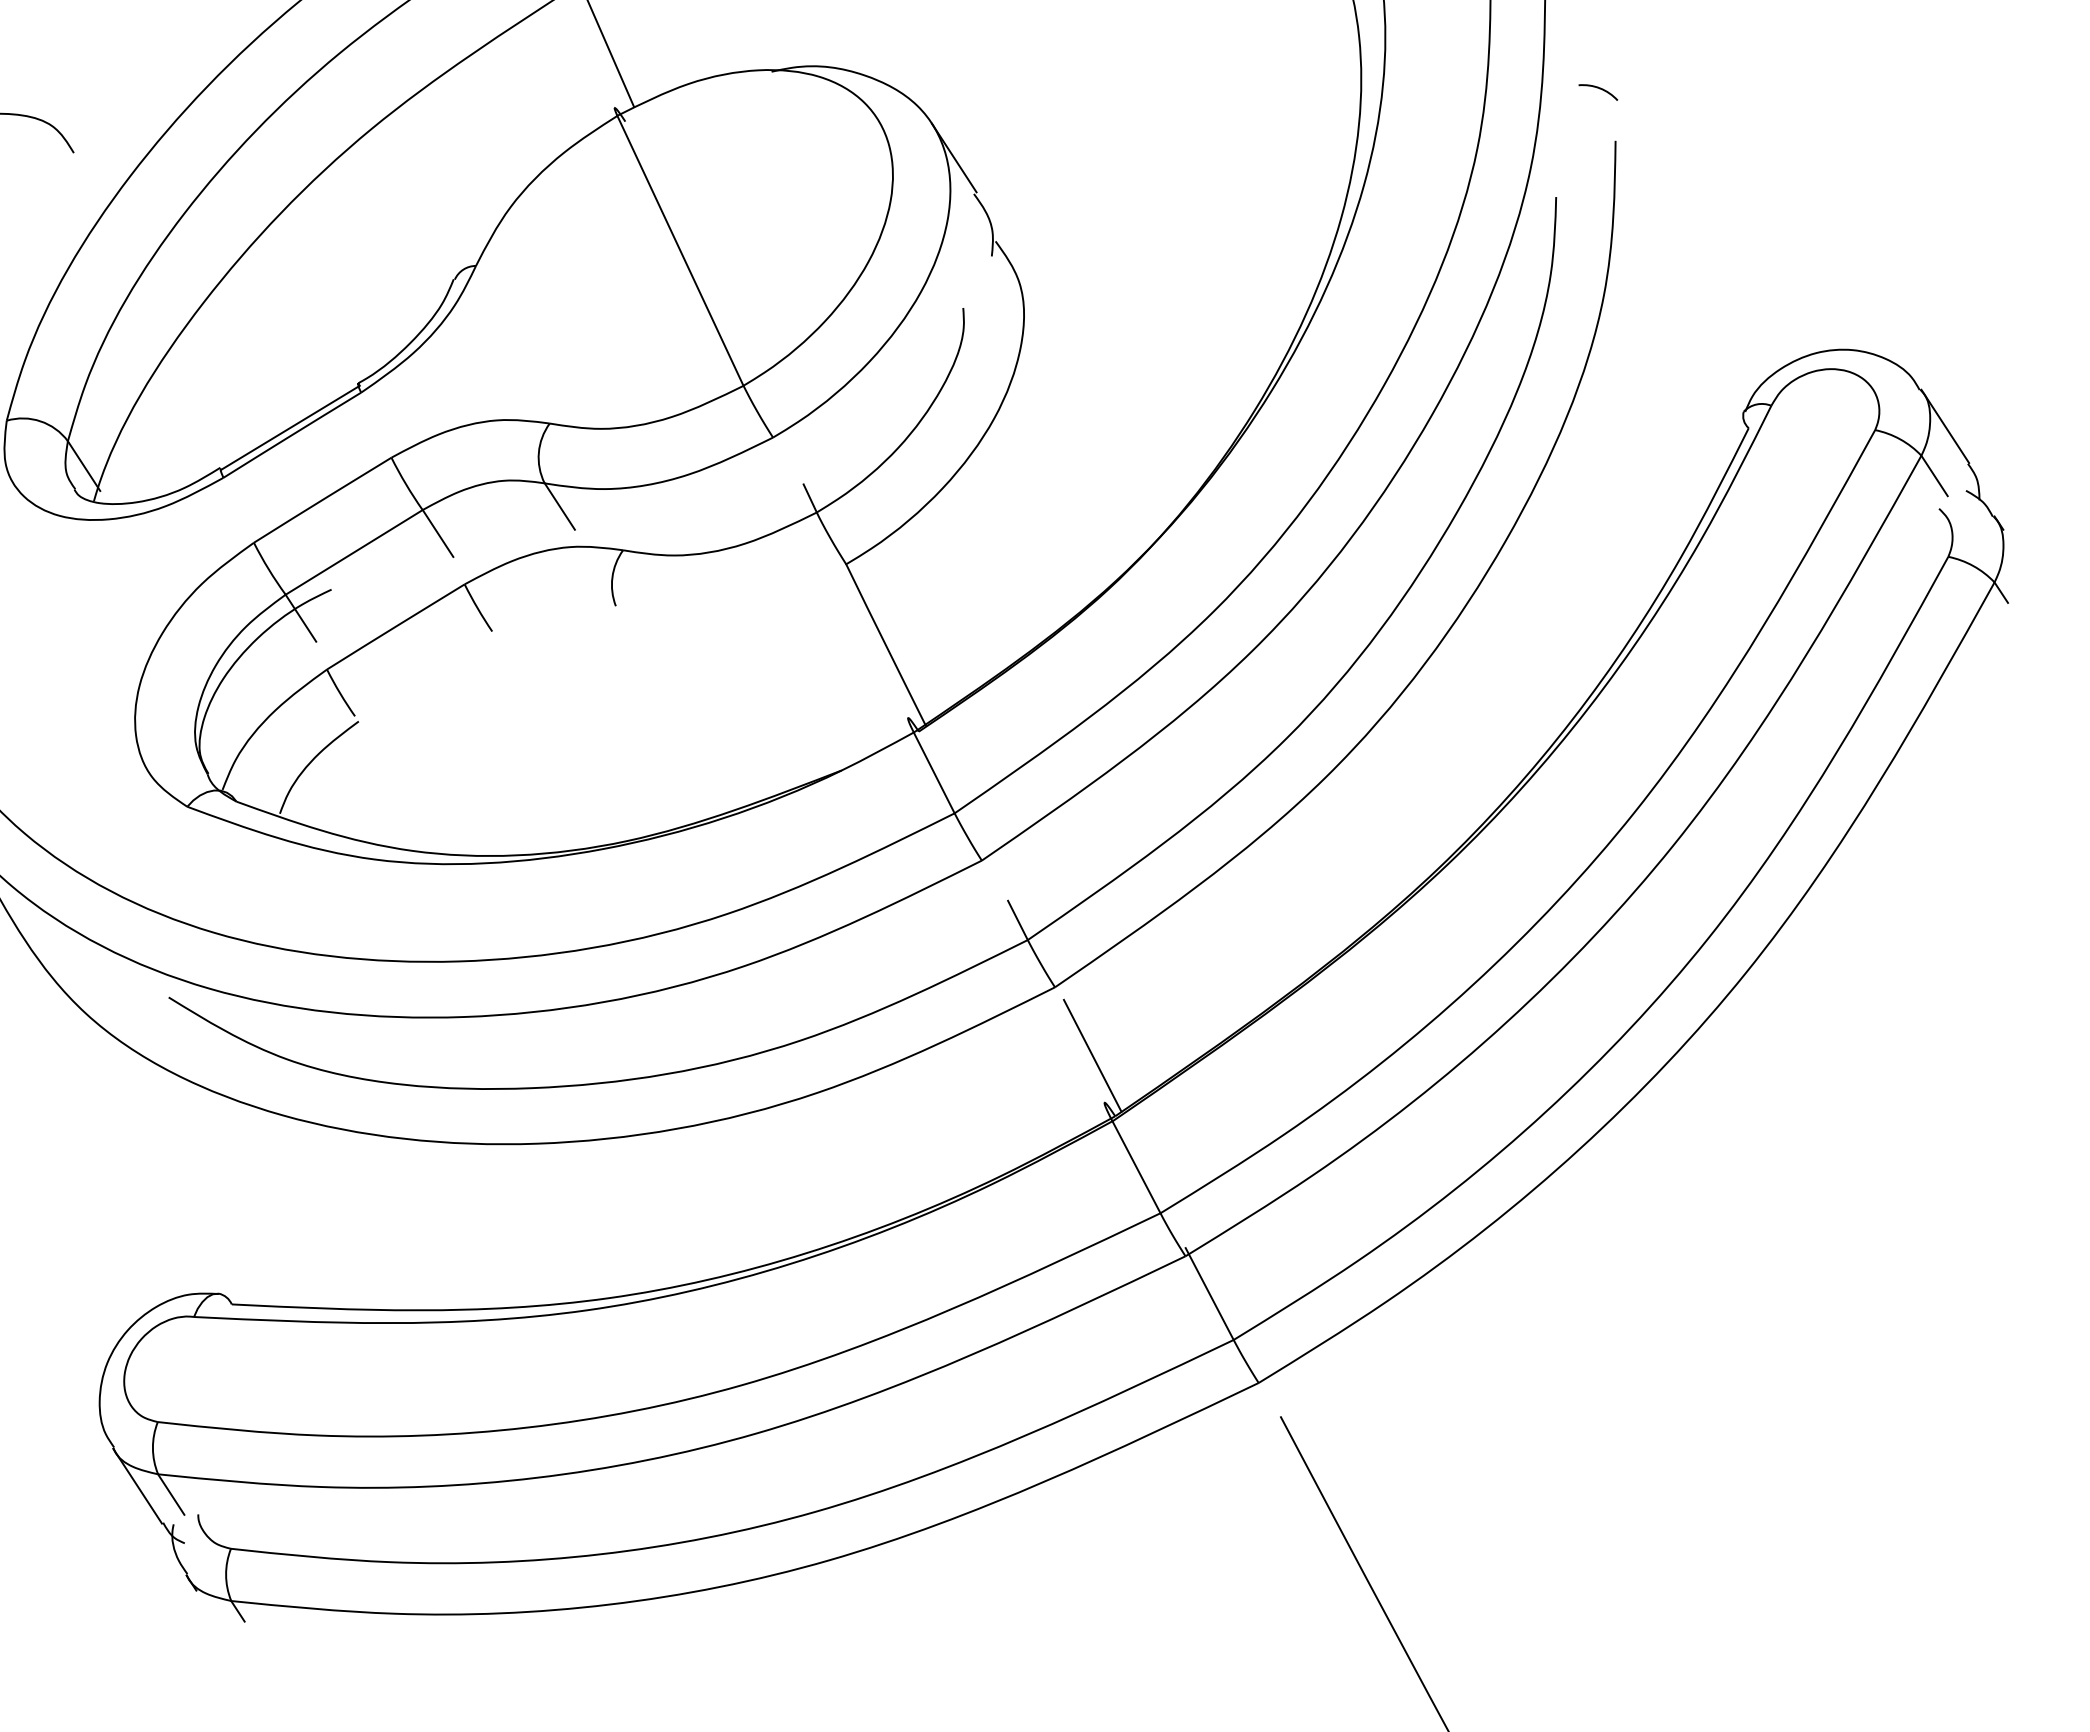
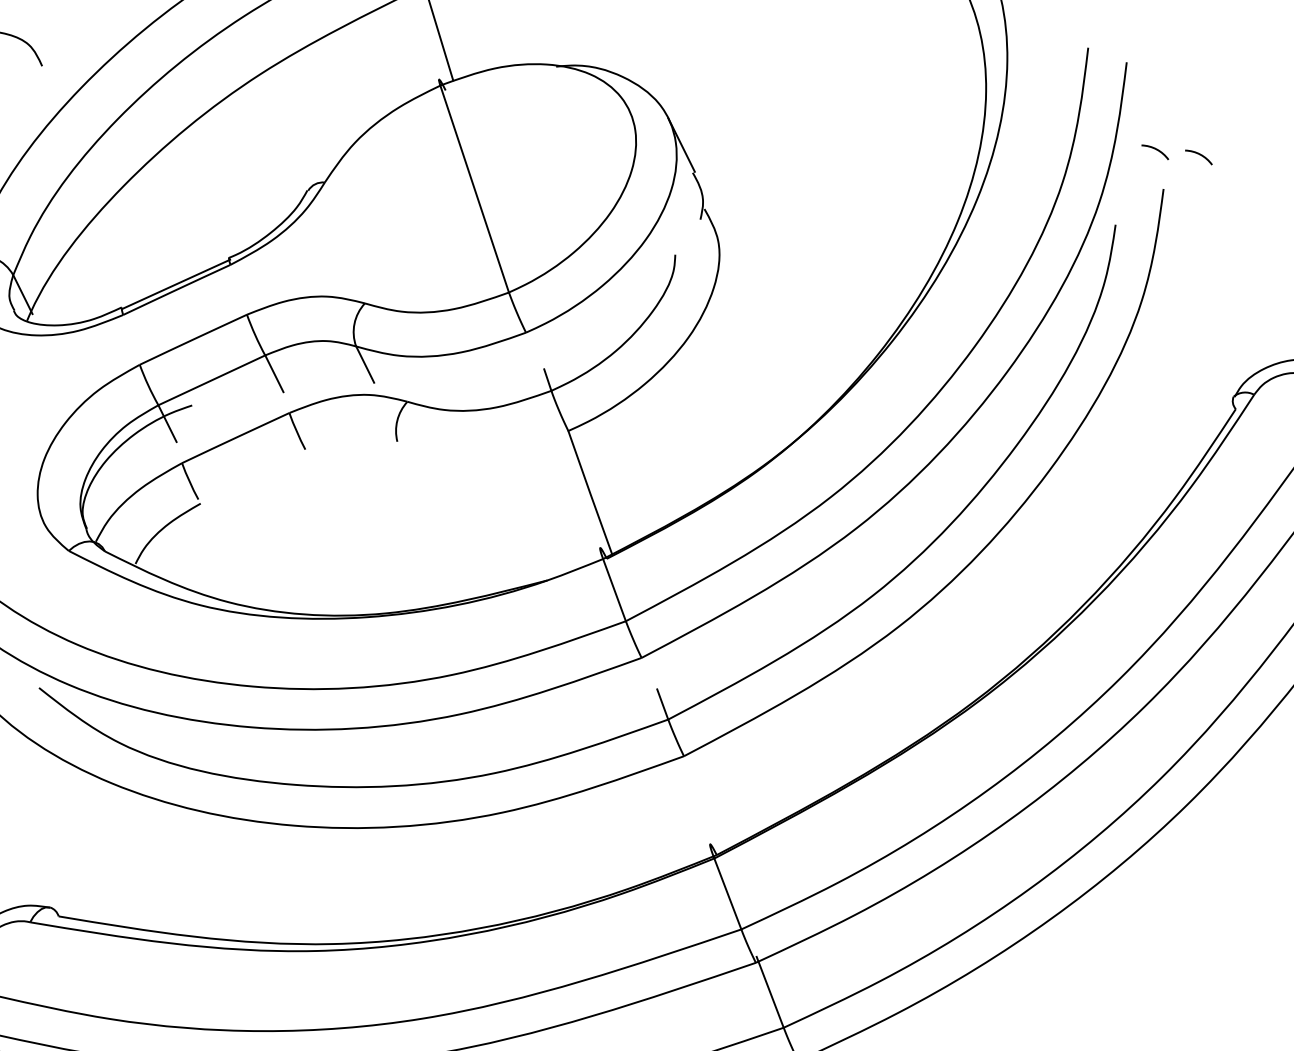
arc: (1659, 89) -> (1199, 155), added
line: (1092, 1055) -> (705, 808), removed

